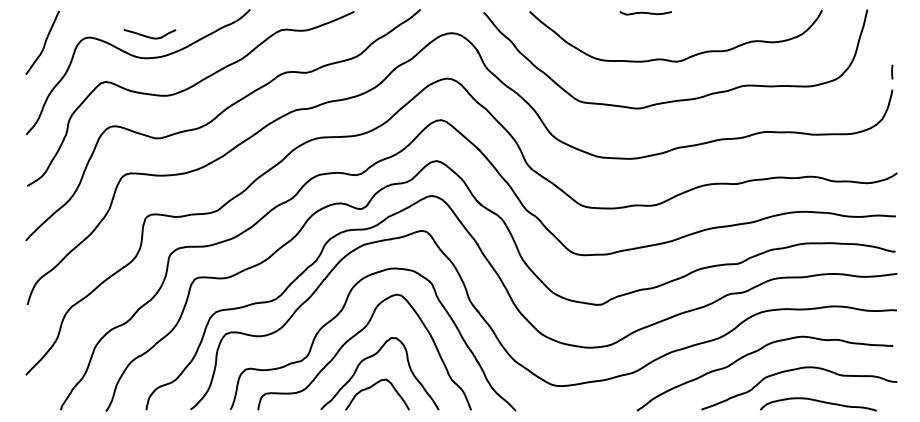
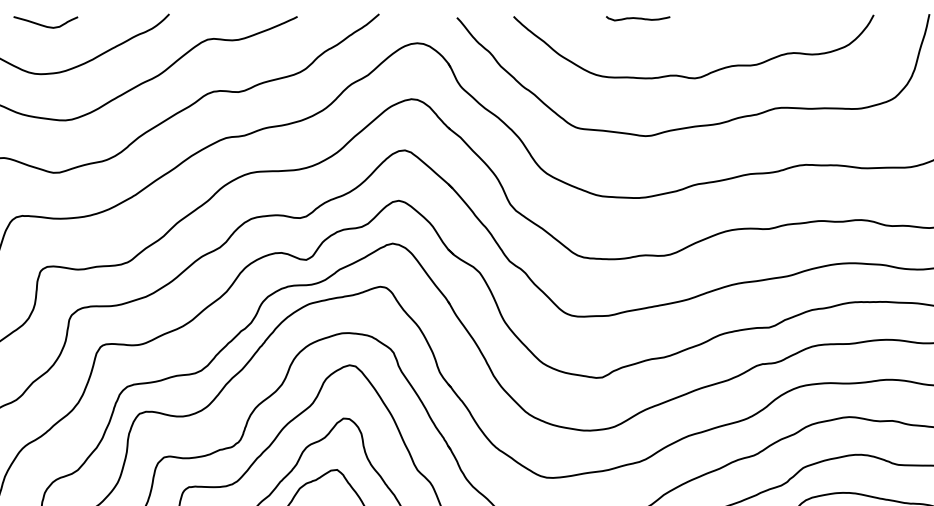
curve: (645, 13) -> (637, 19), moved
curve: (149, 36) -> (45, 25), moved

